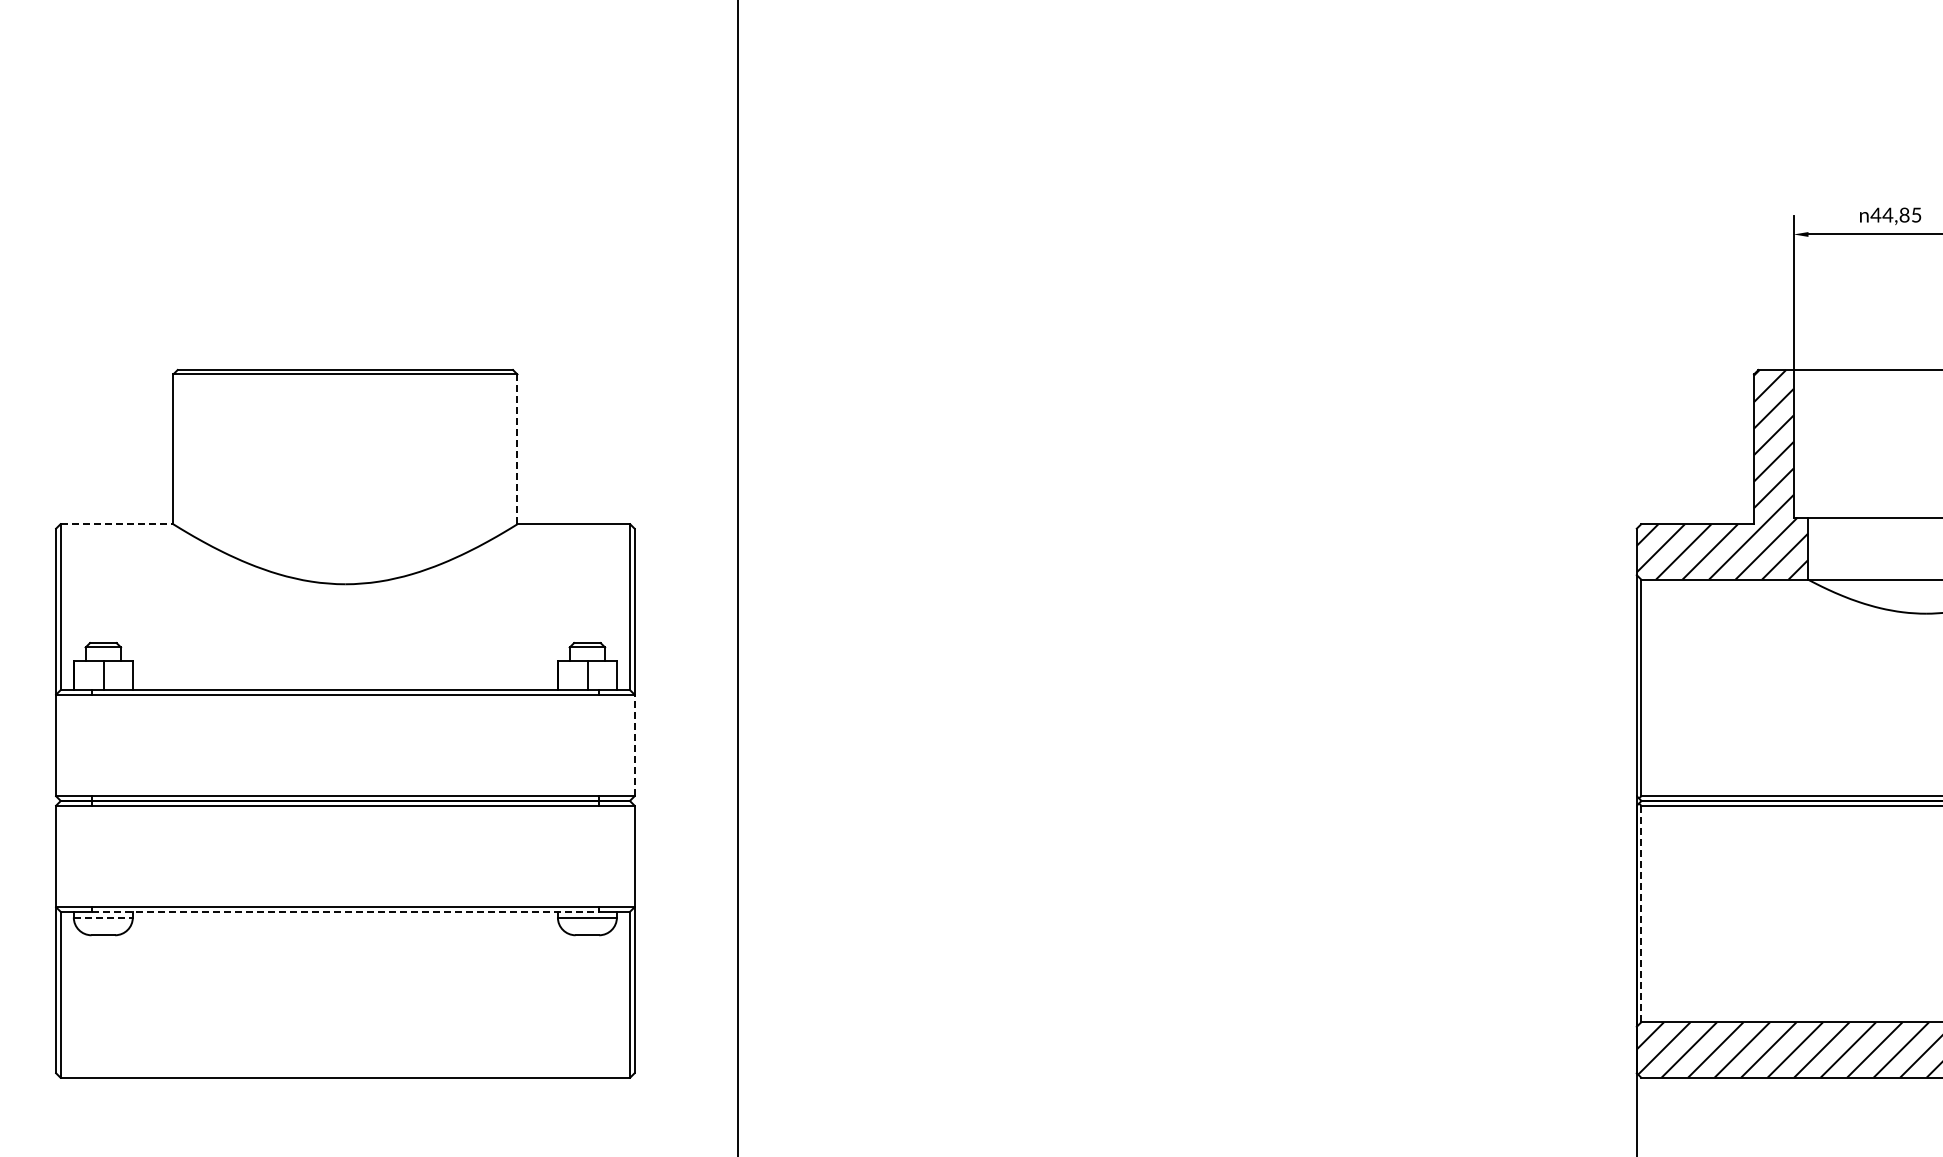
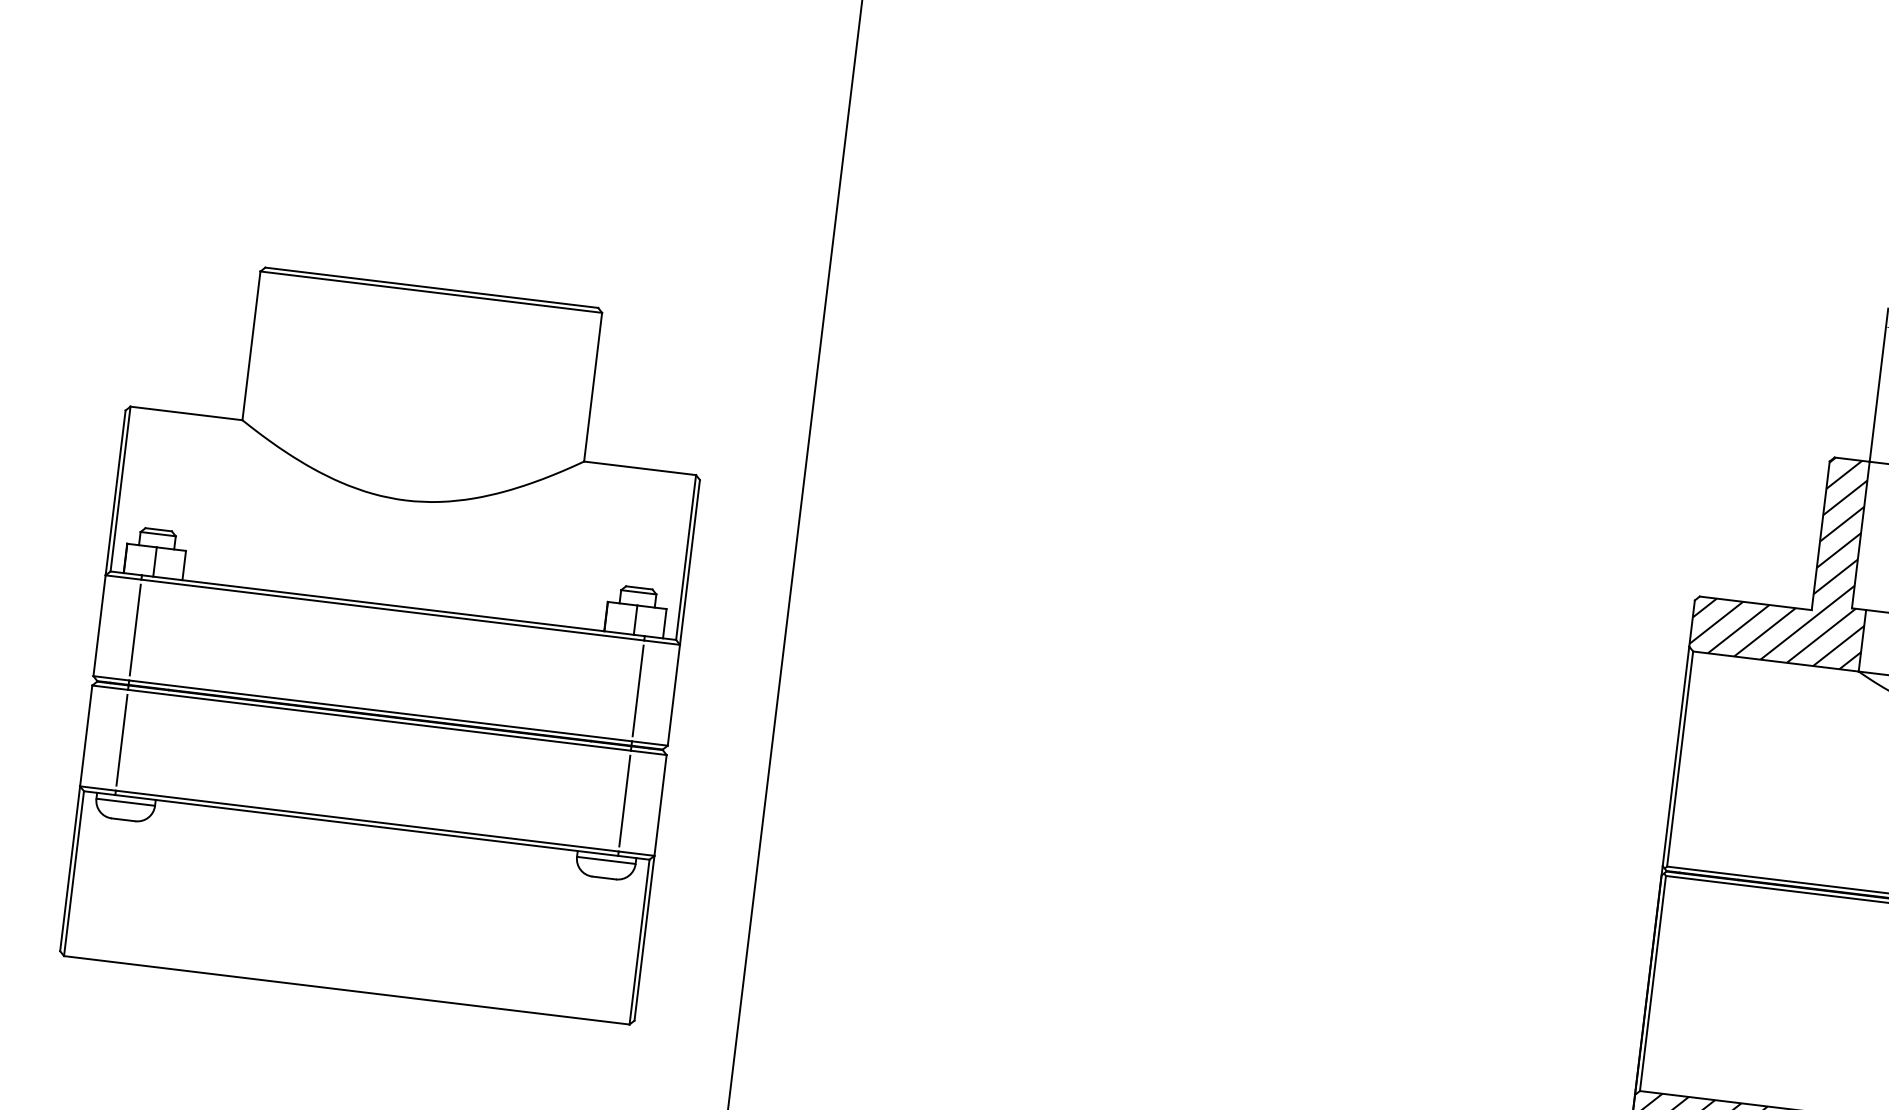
line: (517, 449) -> (593, 387), dashed -> solid
line: (117, 524) -> (187, 413), dashed -> solid
line: (92, 745) -> (135, 630), added
line: (598, 745) -> (638, 690), added
line: (634, 745) -> (673, 695), dashed -> solid
line: (92, 856) -> (122, 740), added
line: (598, 856) -> (624, 801), added
line: (345, 911) -> (366, 825), dashed -> solid
line: (1641, 913) -> (1653, 983), dashed -> solid
line: (103, 917) -> (125, 802), dashed -> solid

